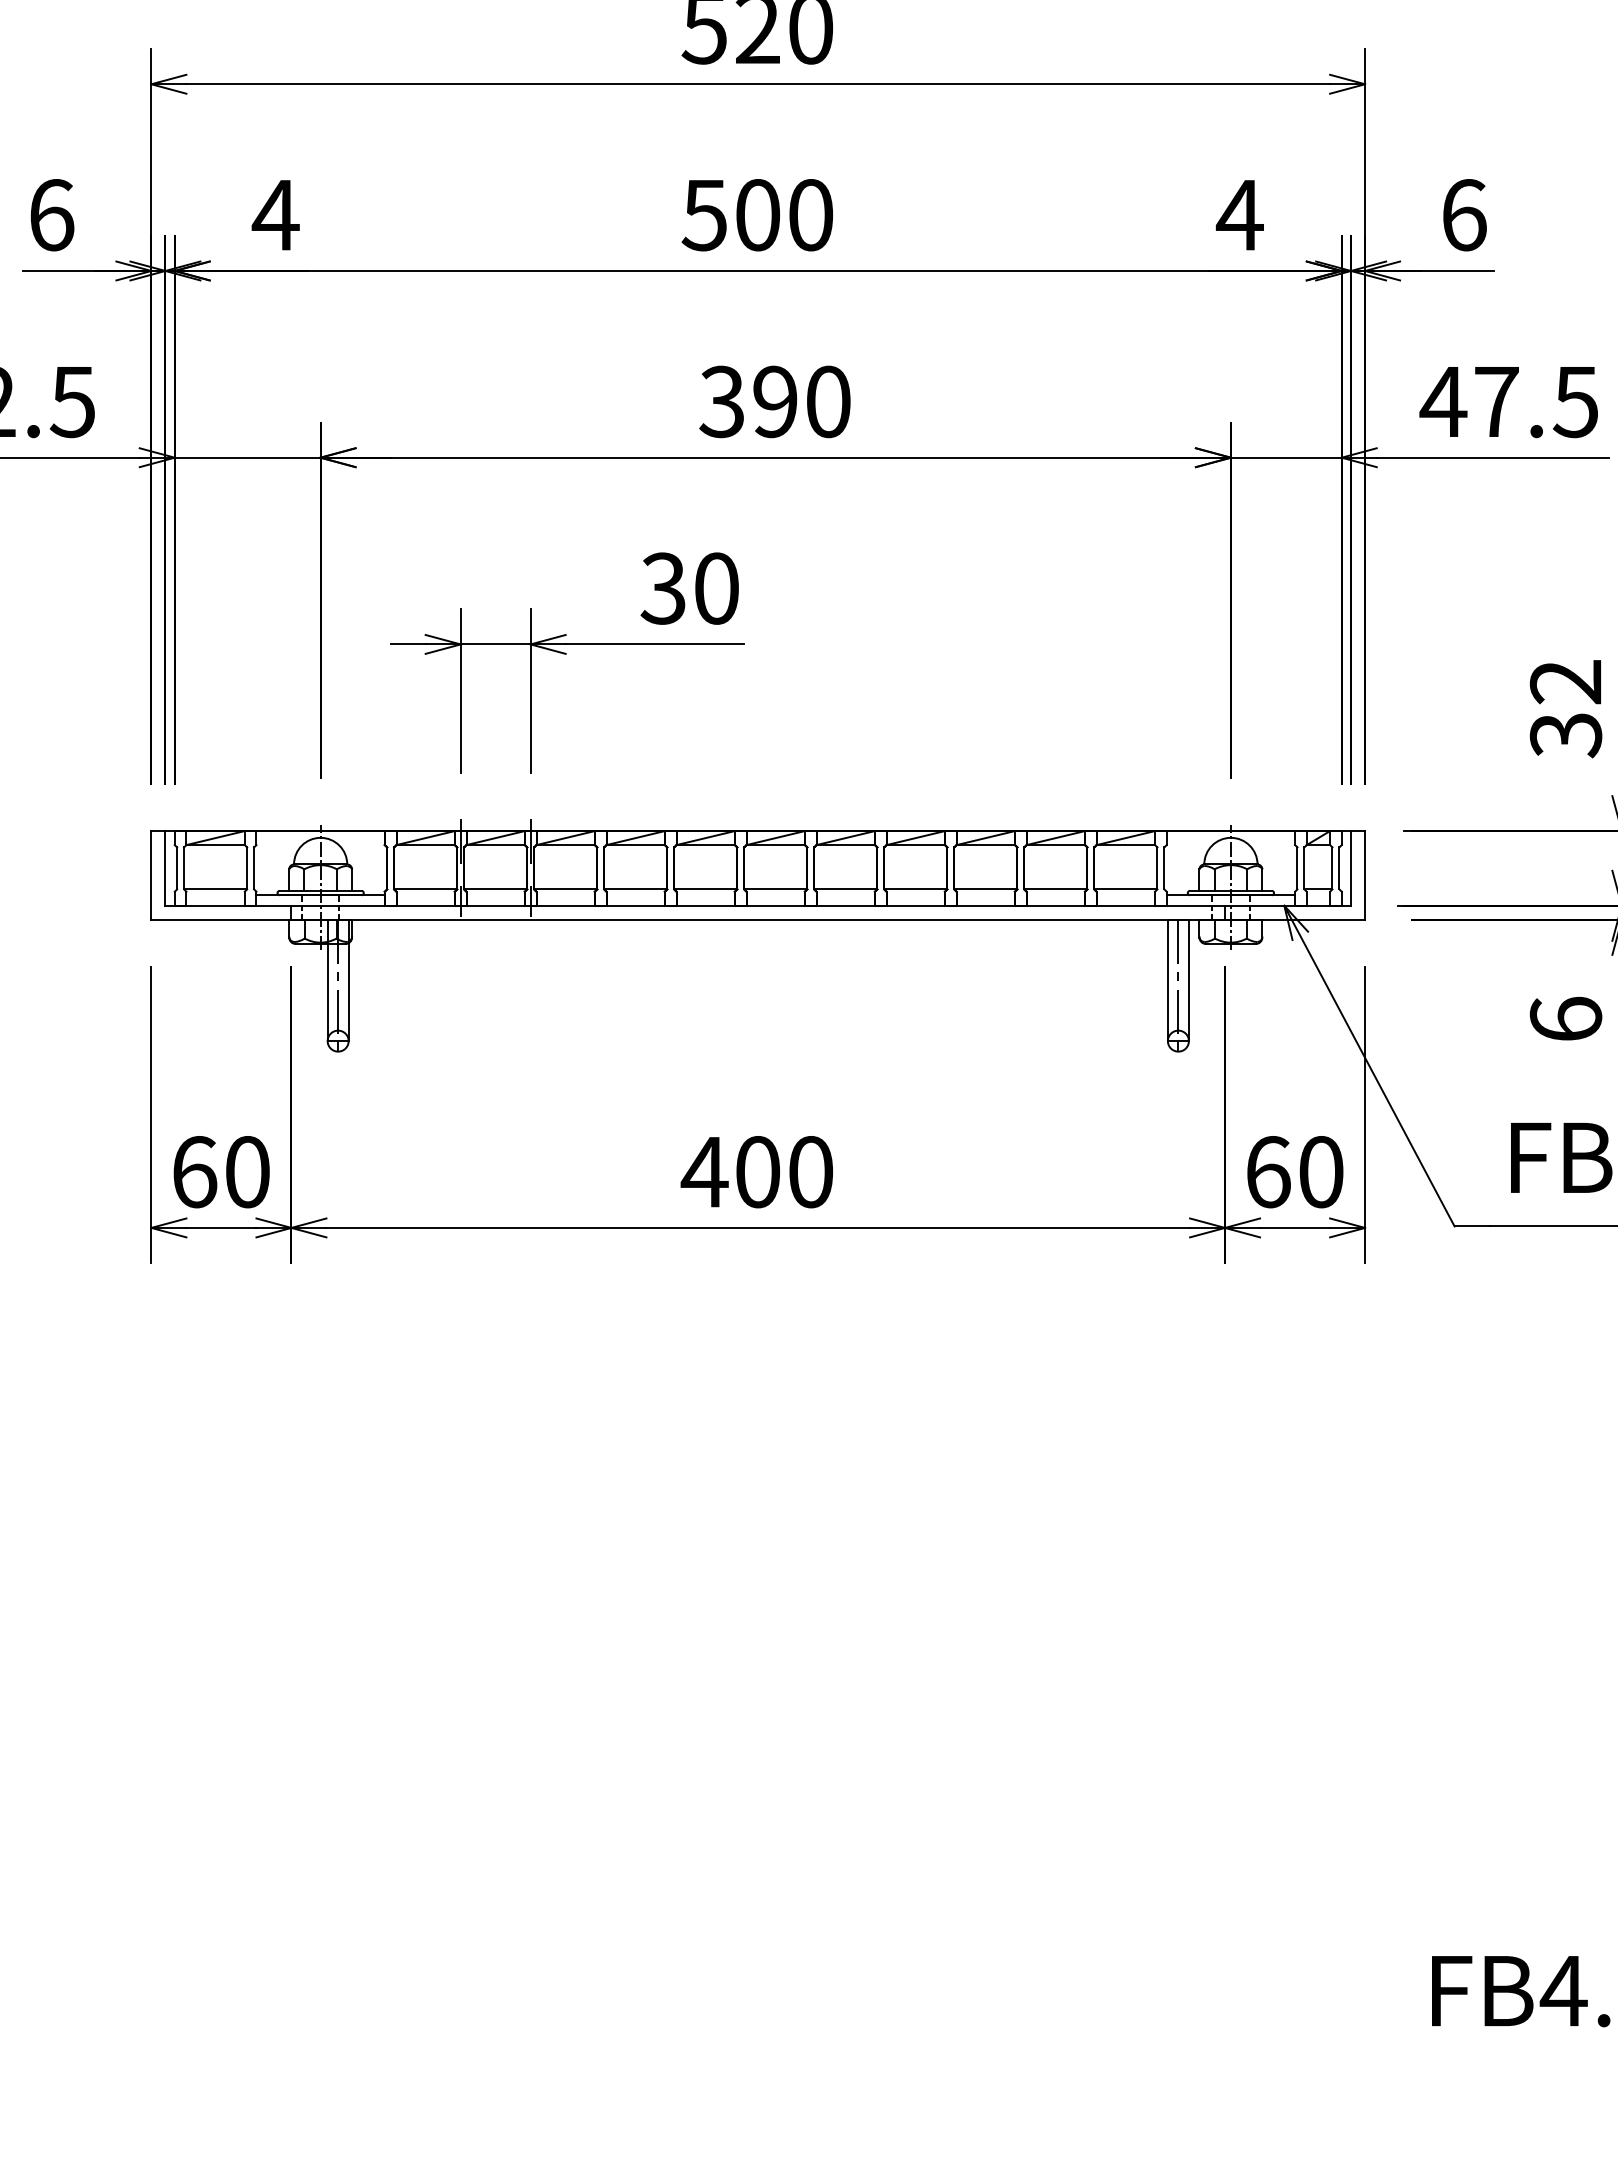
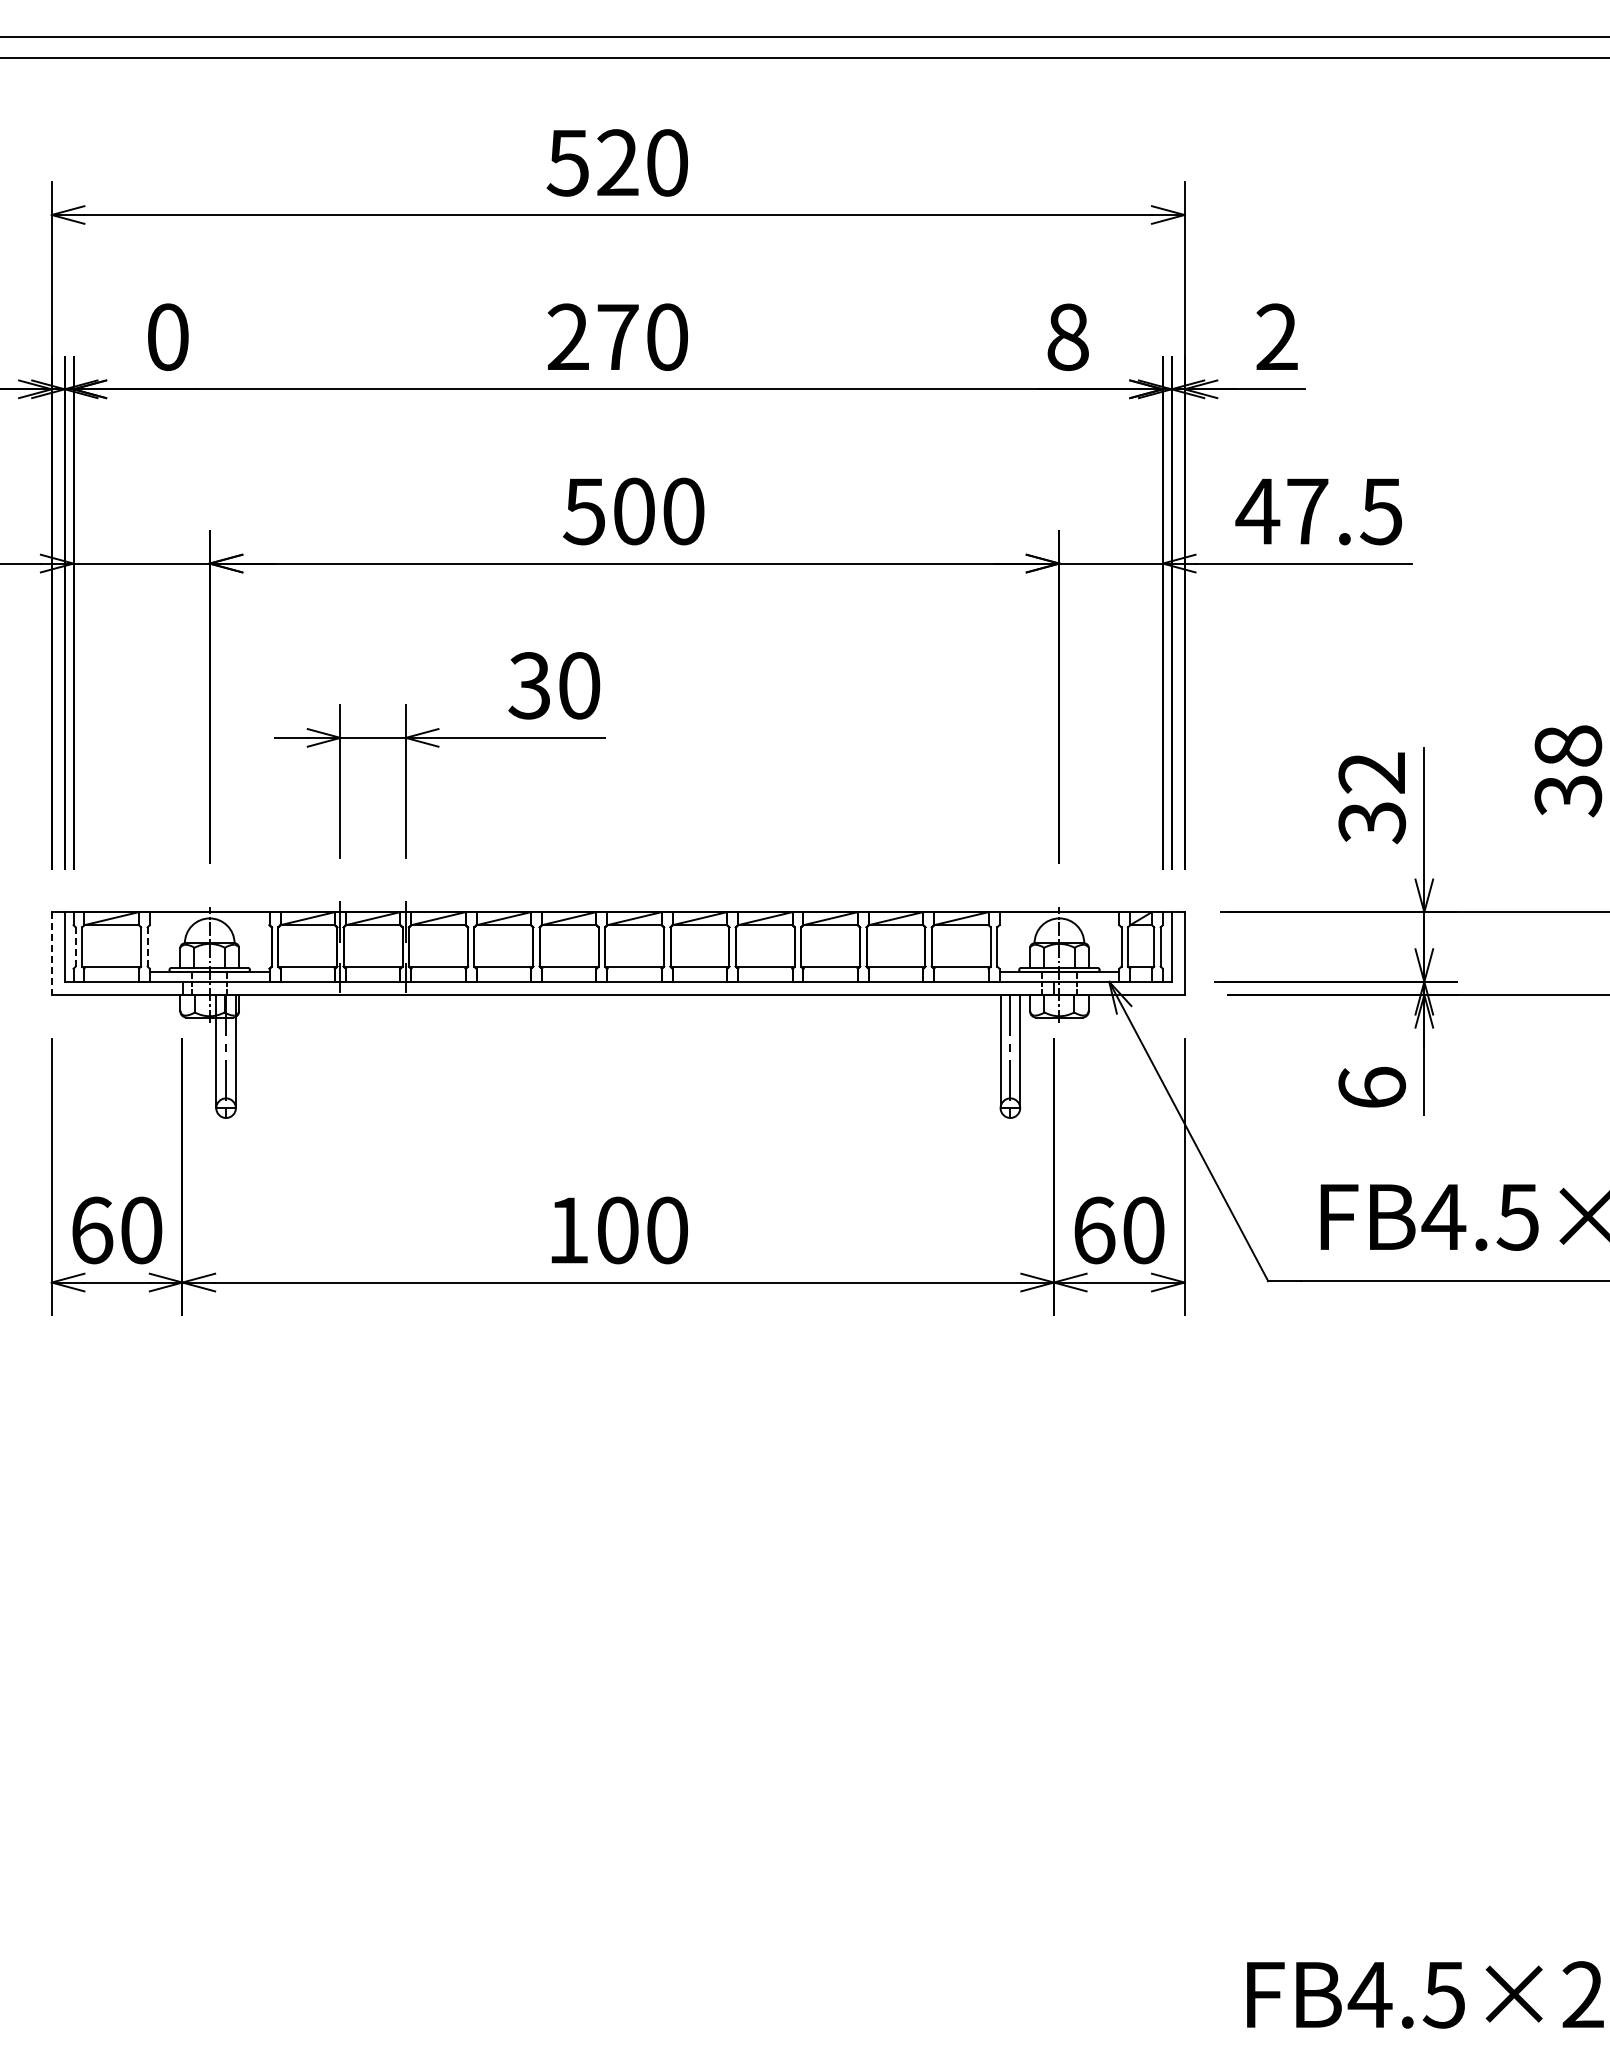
text: (275, 214) -> (167, 336), 4 -> 0
text: (730, 214) -> (592, 336), 500 -> 270
text: (1239, 214) -> (1067, 336), 4 -> 8
text: (1464, 214) -> (1277, 336), 6 -> 2
text: (747, 401) -> (608, 511), 390 -> 500
line: (176, 867) -> (75, 946), solid -> dashed
line: (253, 867) -> (147, 946), solid -> dashed
line: (151, 876) -> (51, 954), solid -> dashed
text: (703, 1172) -> (567, 1230), 400 -> 100

